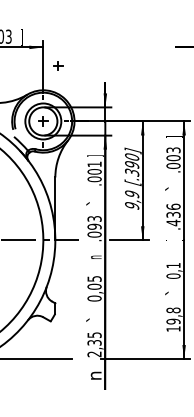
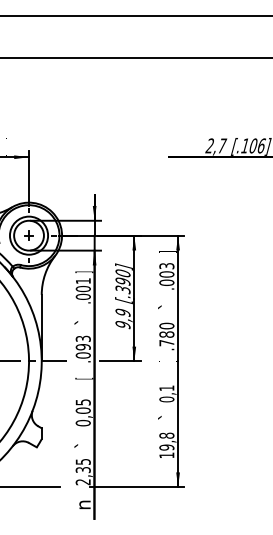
part: (57, 65) -> (44, 176), removed
text: (173, 214) -> (166, 334), .436 -> .780
text: (95, 257) -> (84, 379), n -> [

